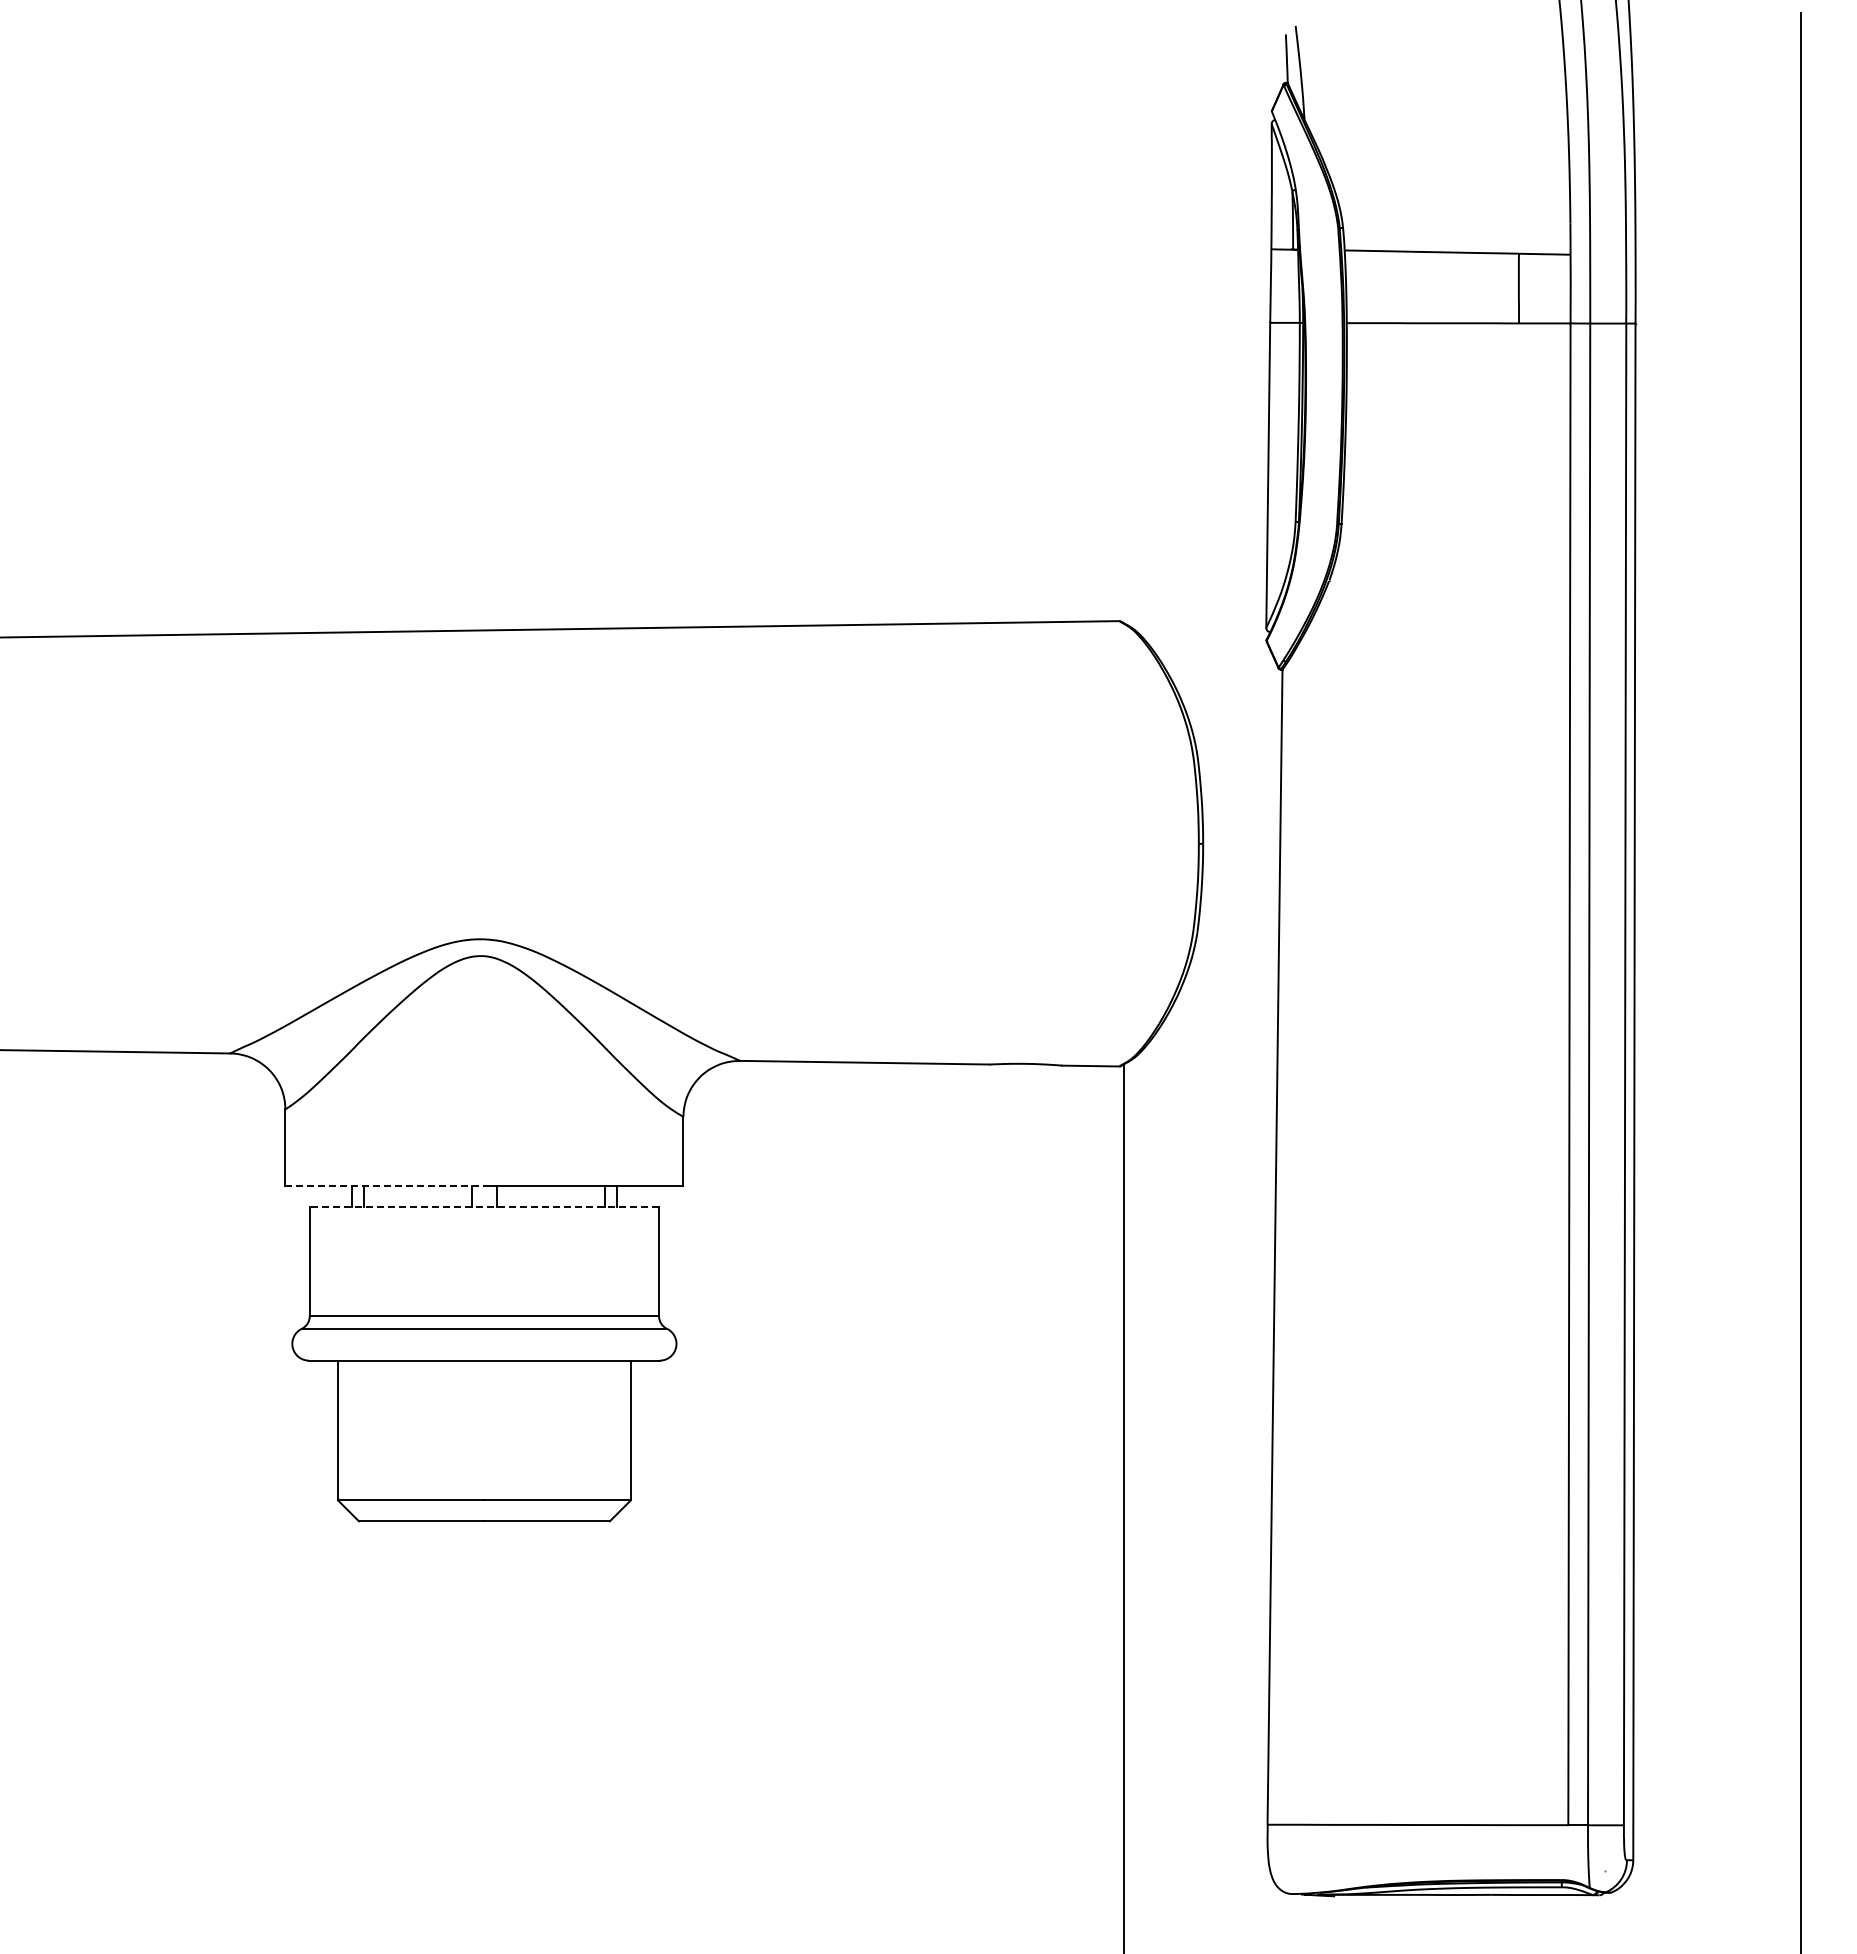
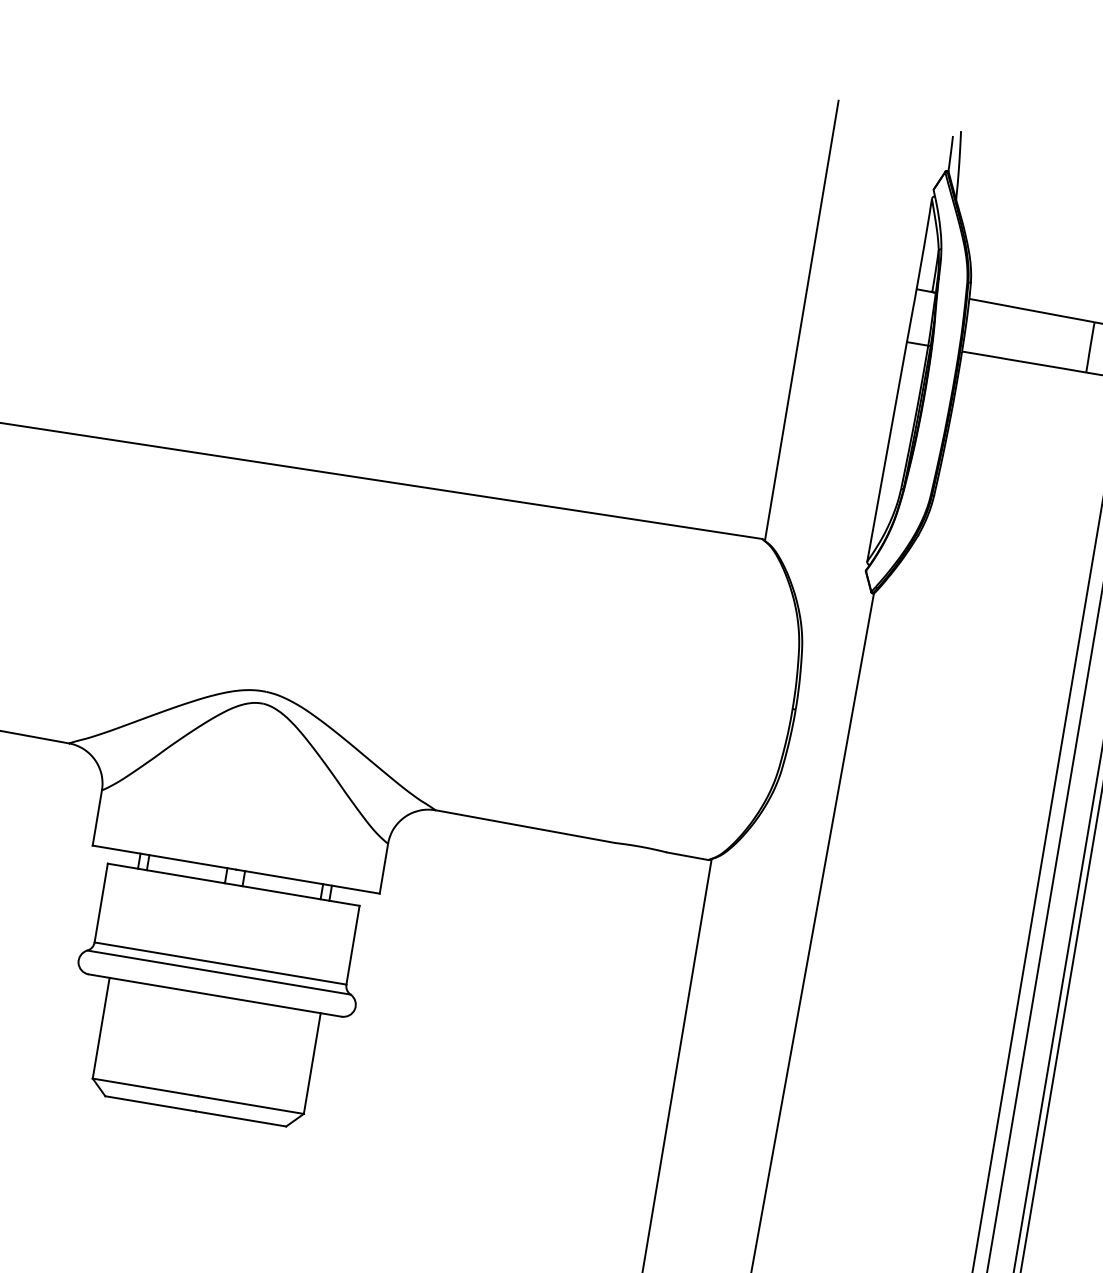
line: (1123, 317) -> (801, 320), added
line: (384, 1186) -> (164, 857), dashed -> solid
line: (484, 1207) -> (233, 885), dashed -> solid

